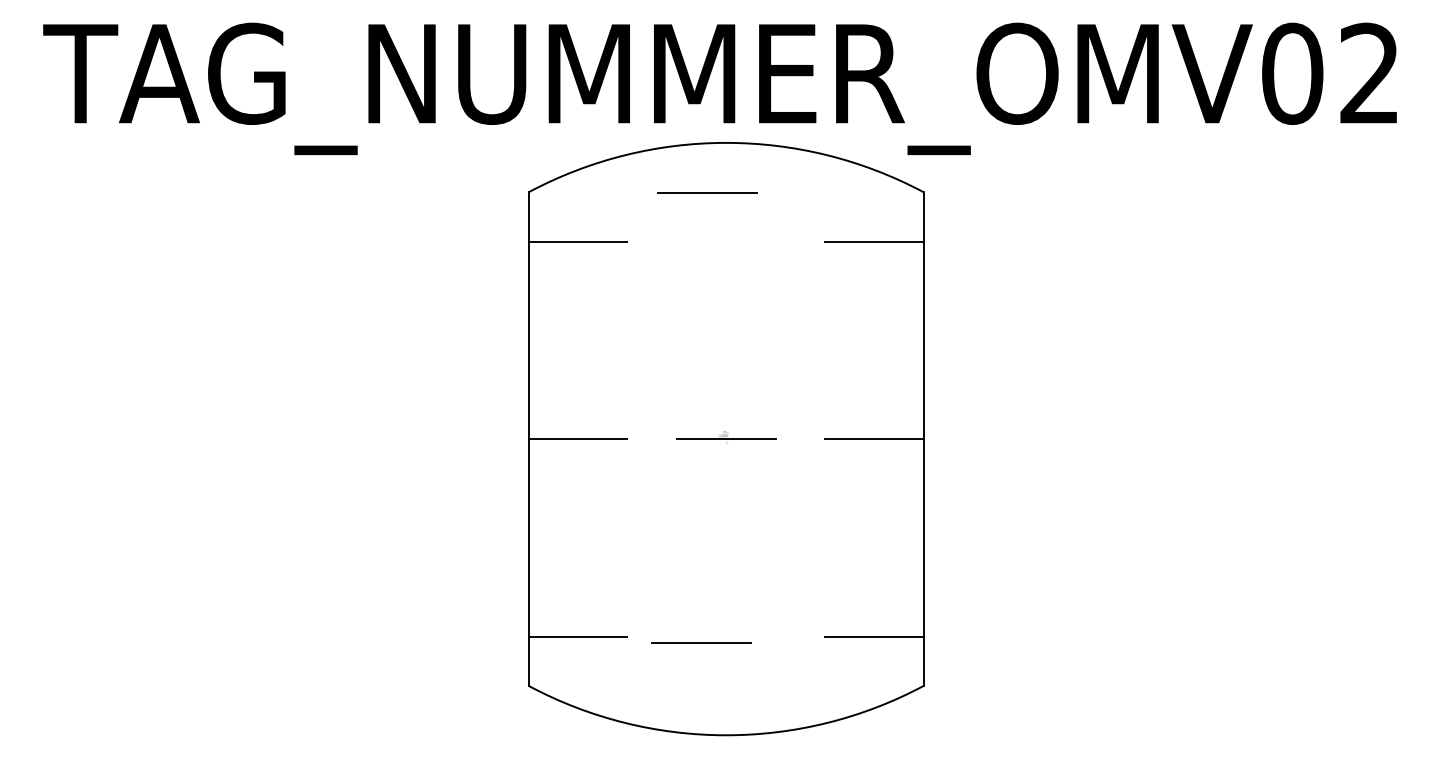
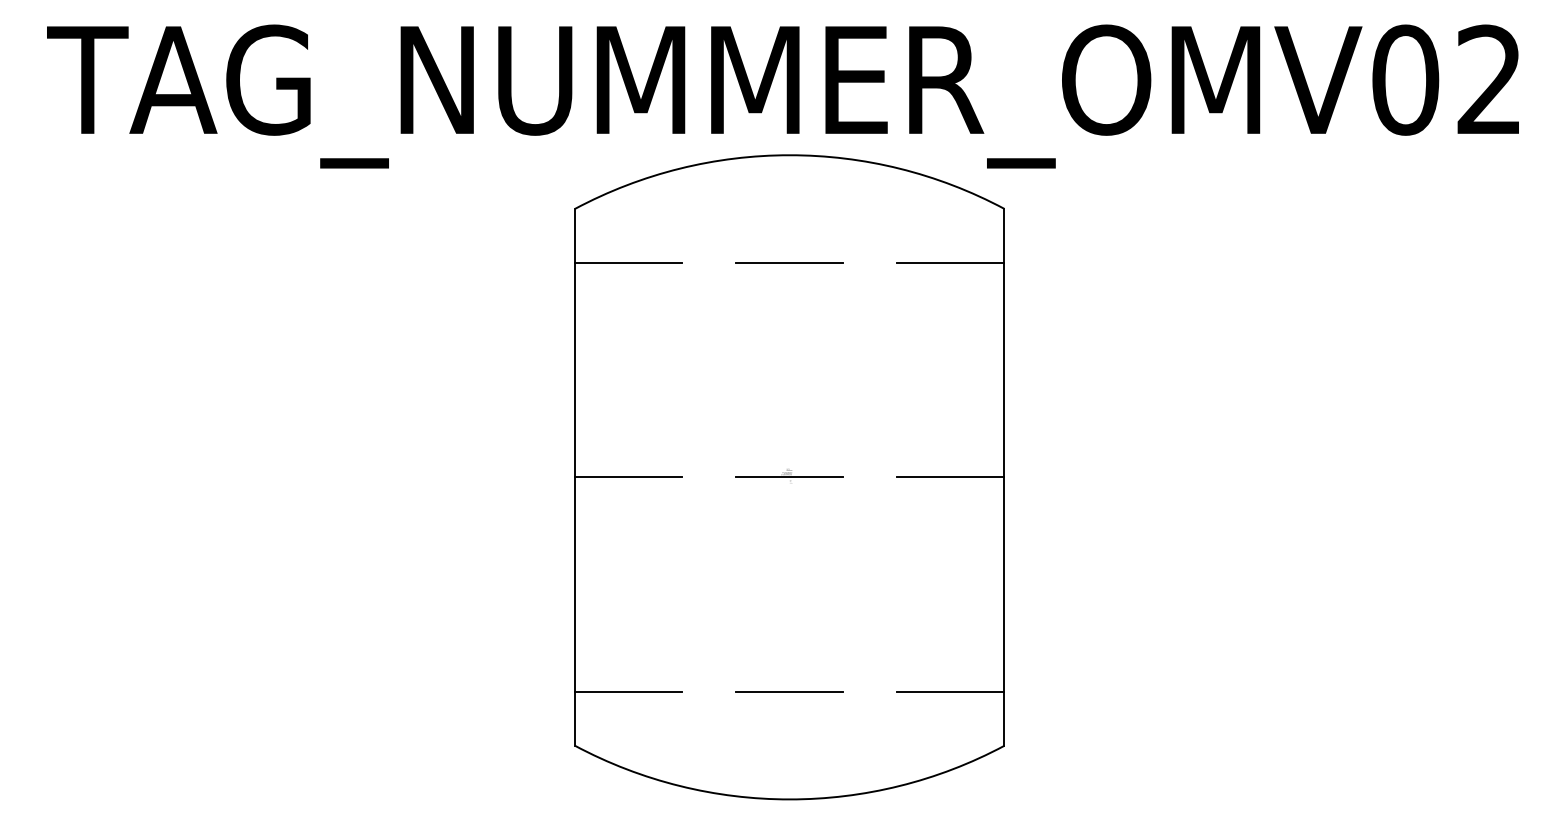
line: (707, 192) -> (789, 262), moved
line: (701, 642) -> (789, 691), moved

